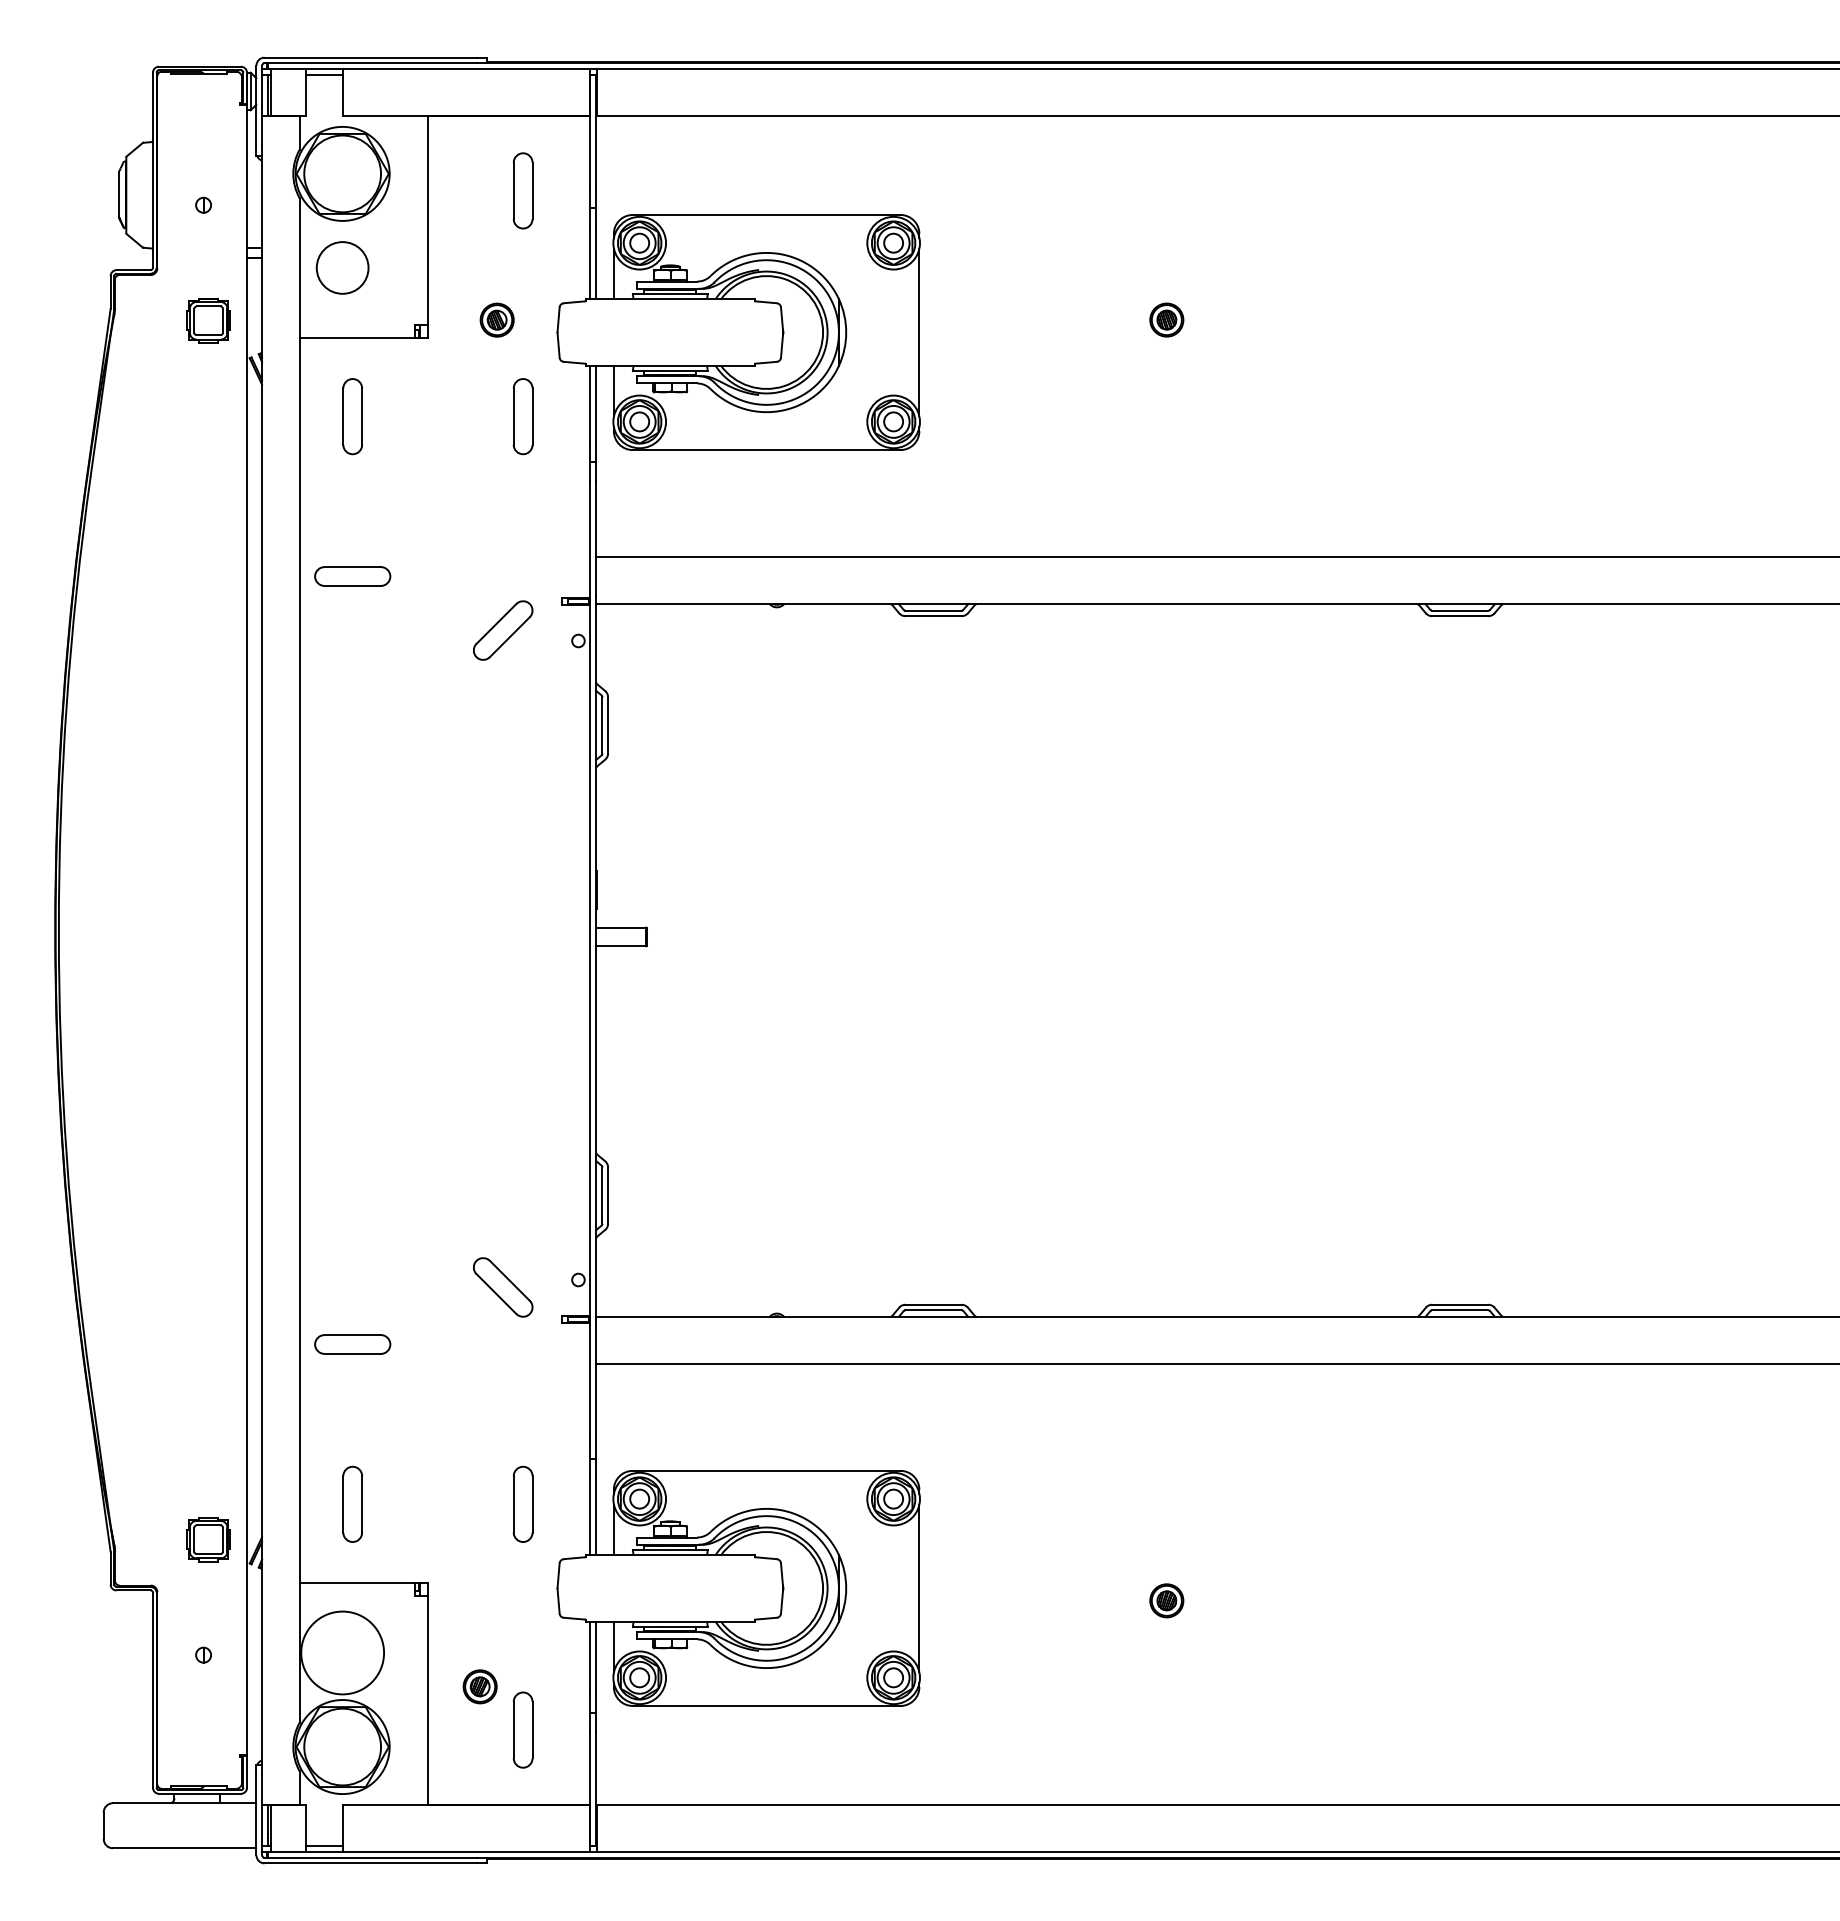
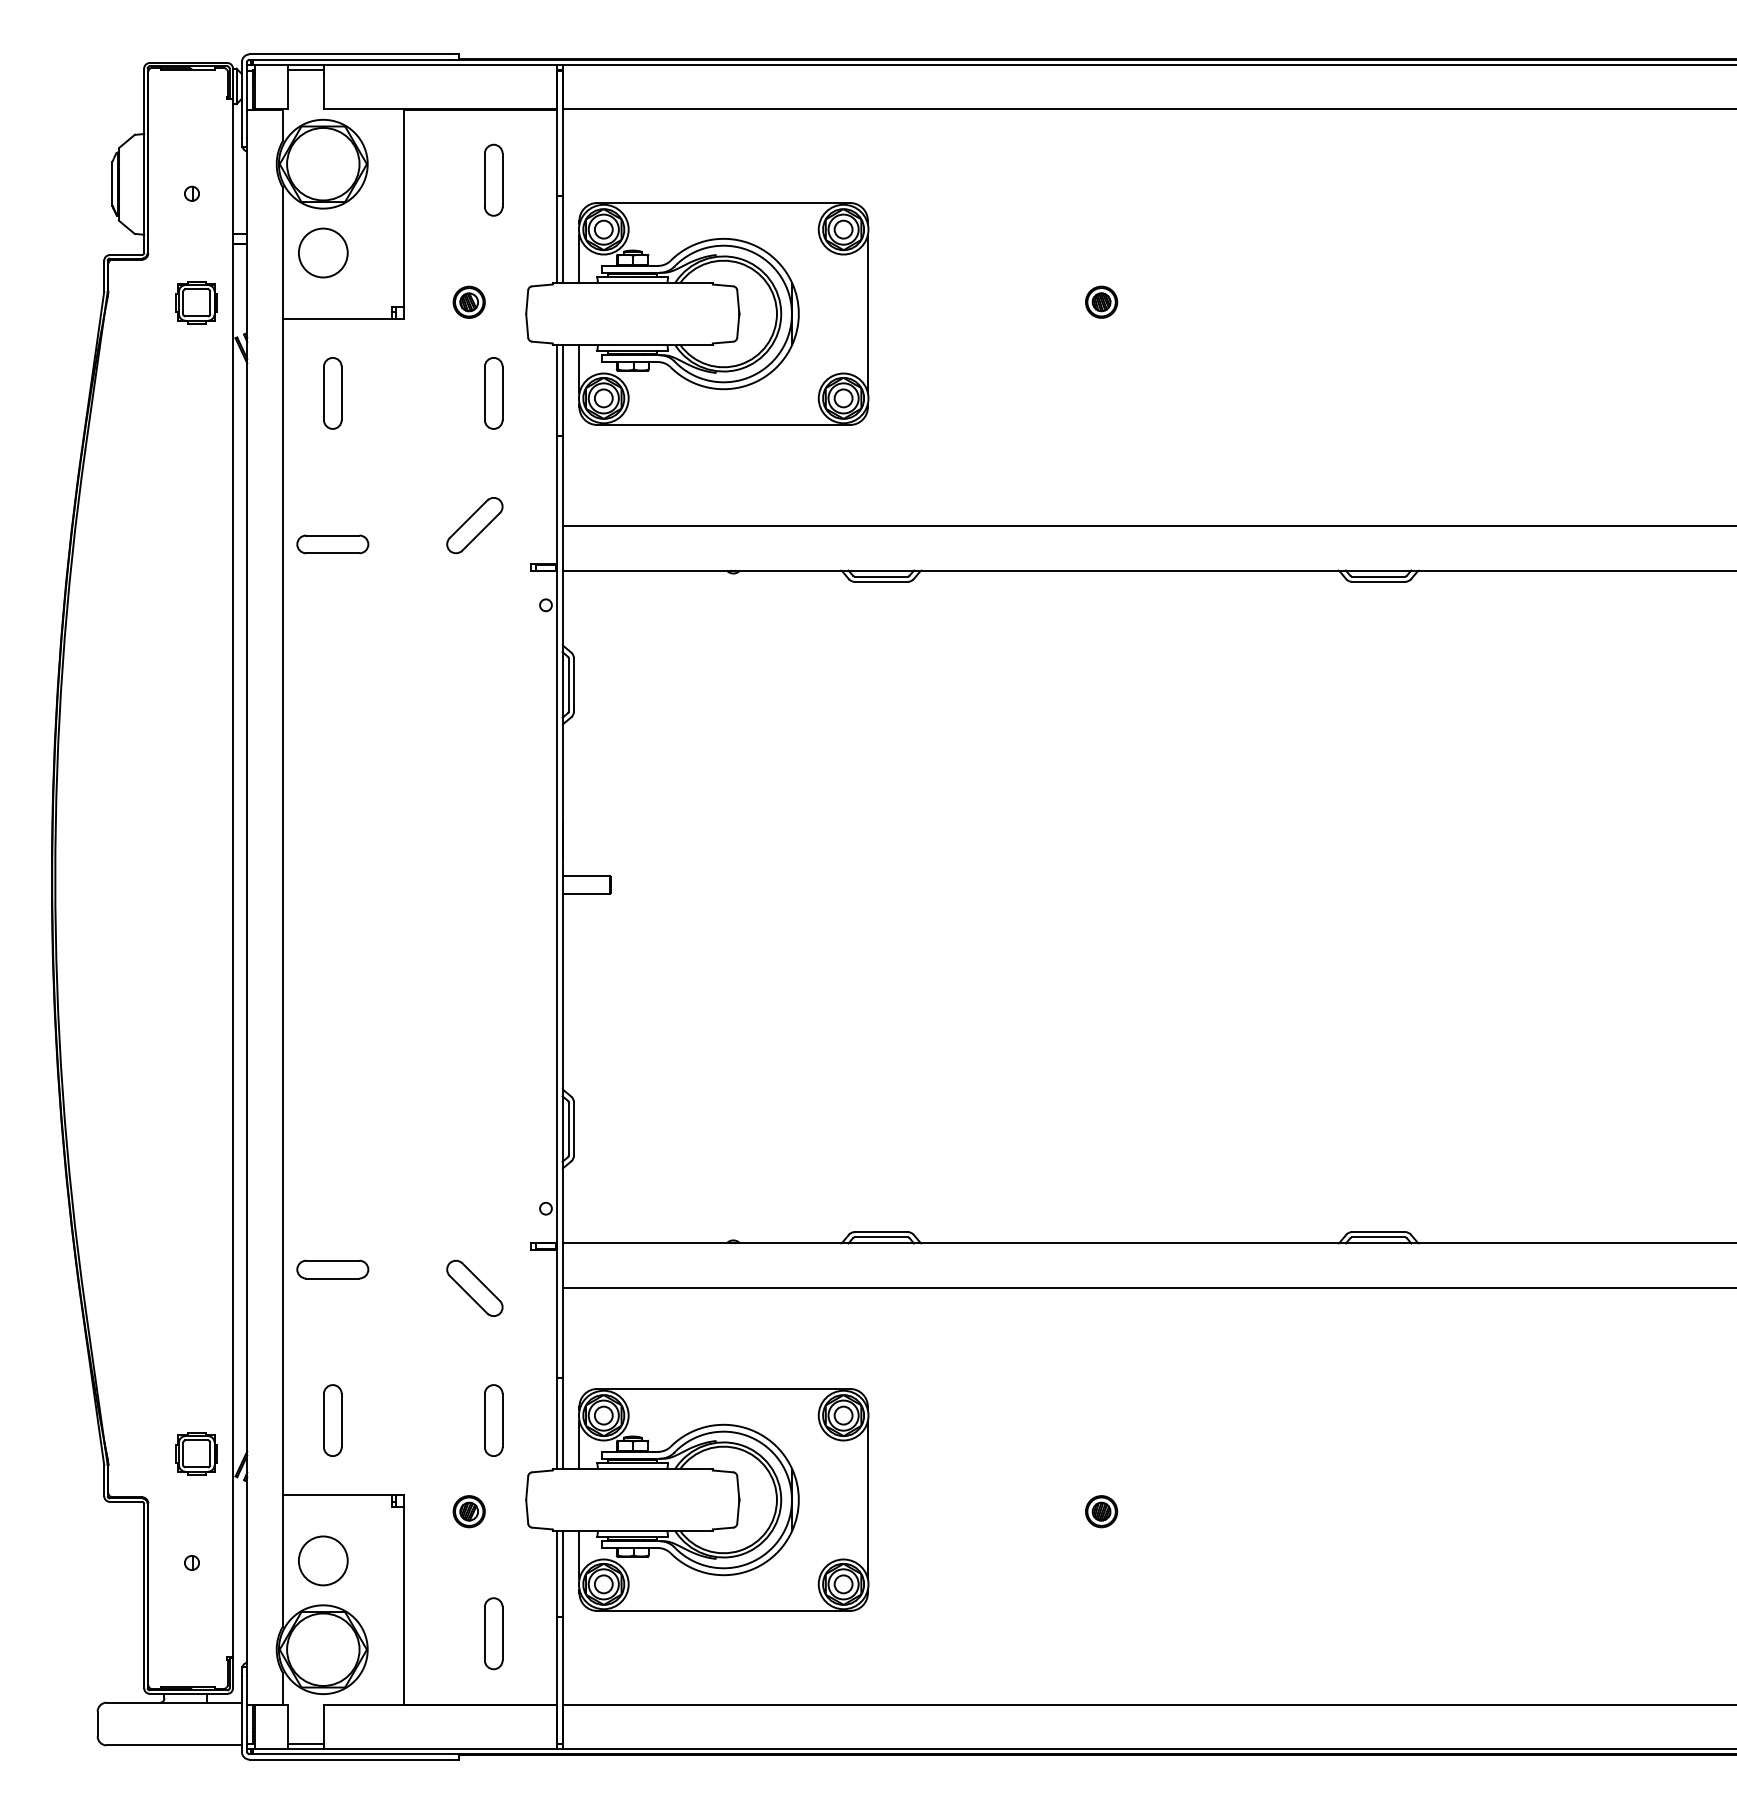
part: (503, 630) -> (475, 525), moved
part: (503, 1287) -> (475, 1288), moved
circle: (342, 1652) -> (323, 1560), size x0.62
part: (479, 1686) -> (468, 1511), moved

